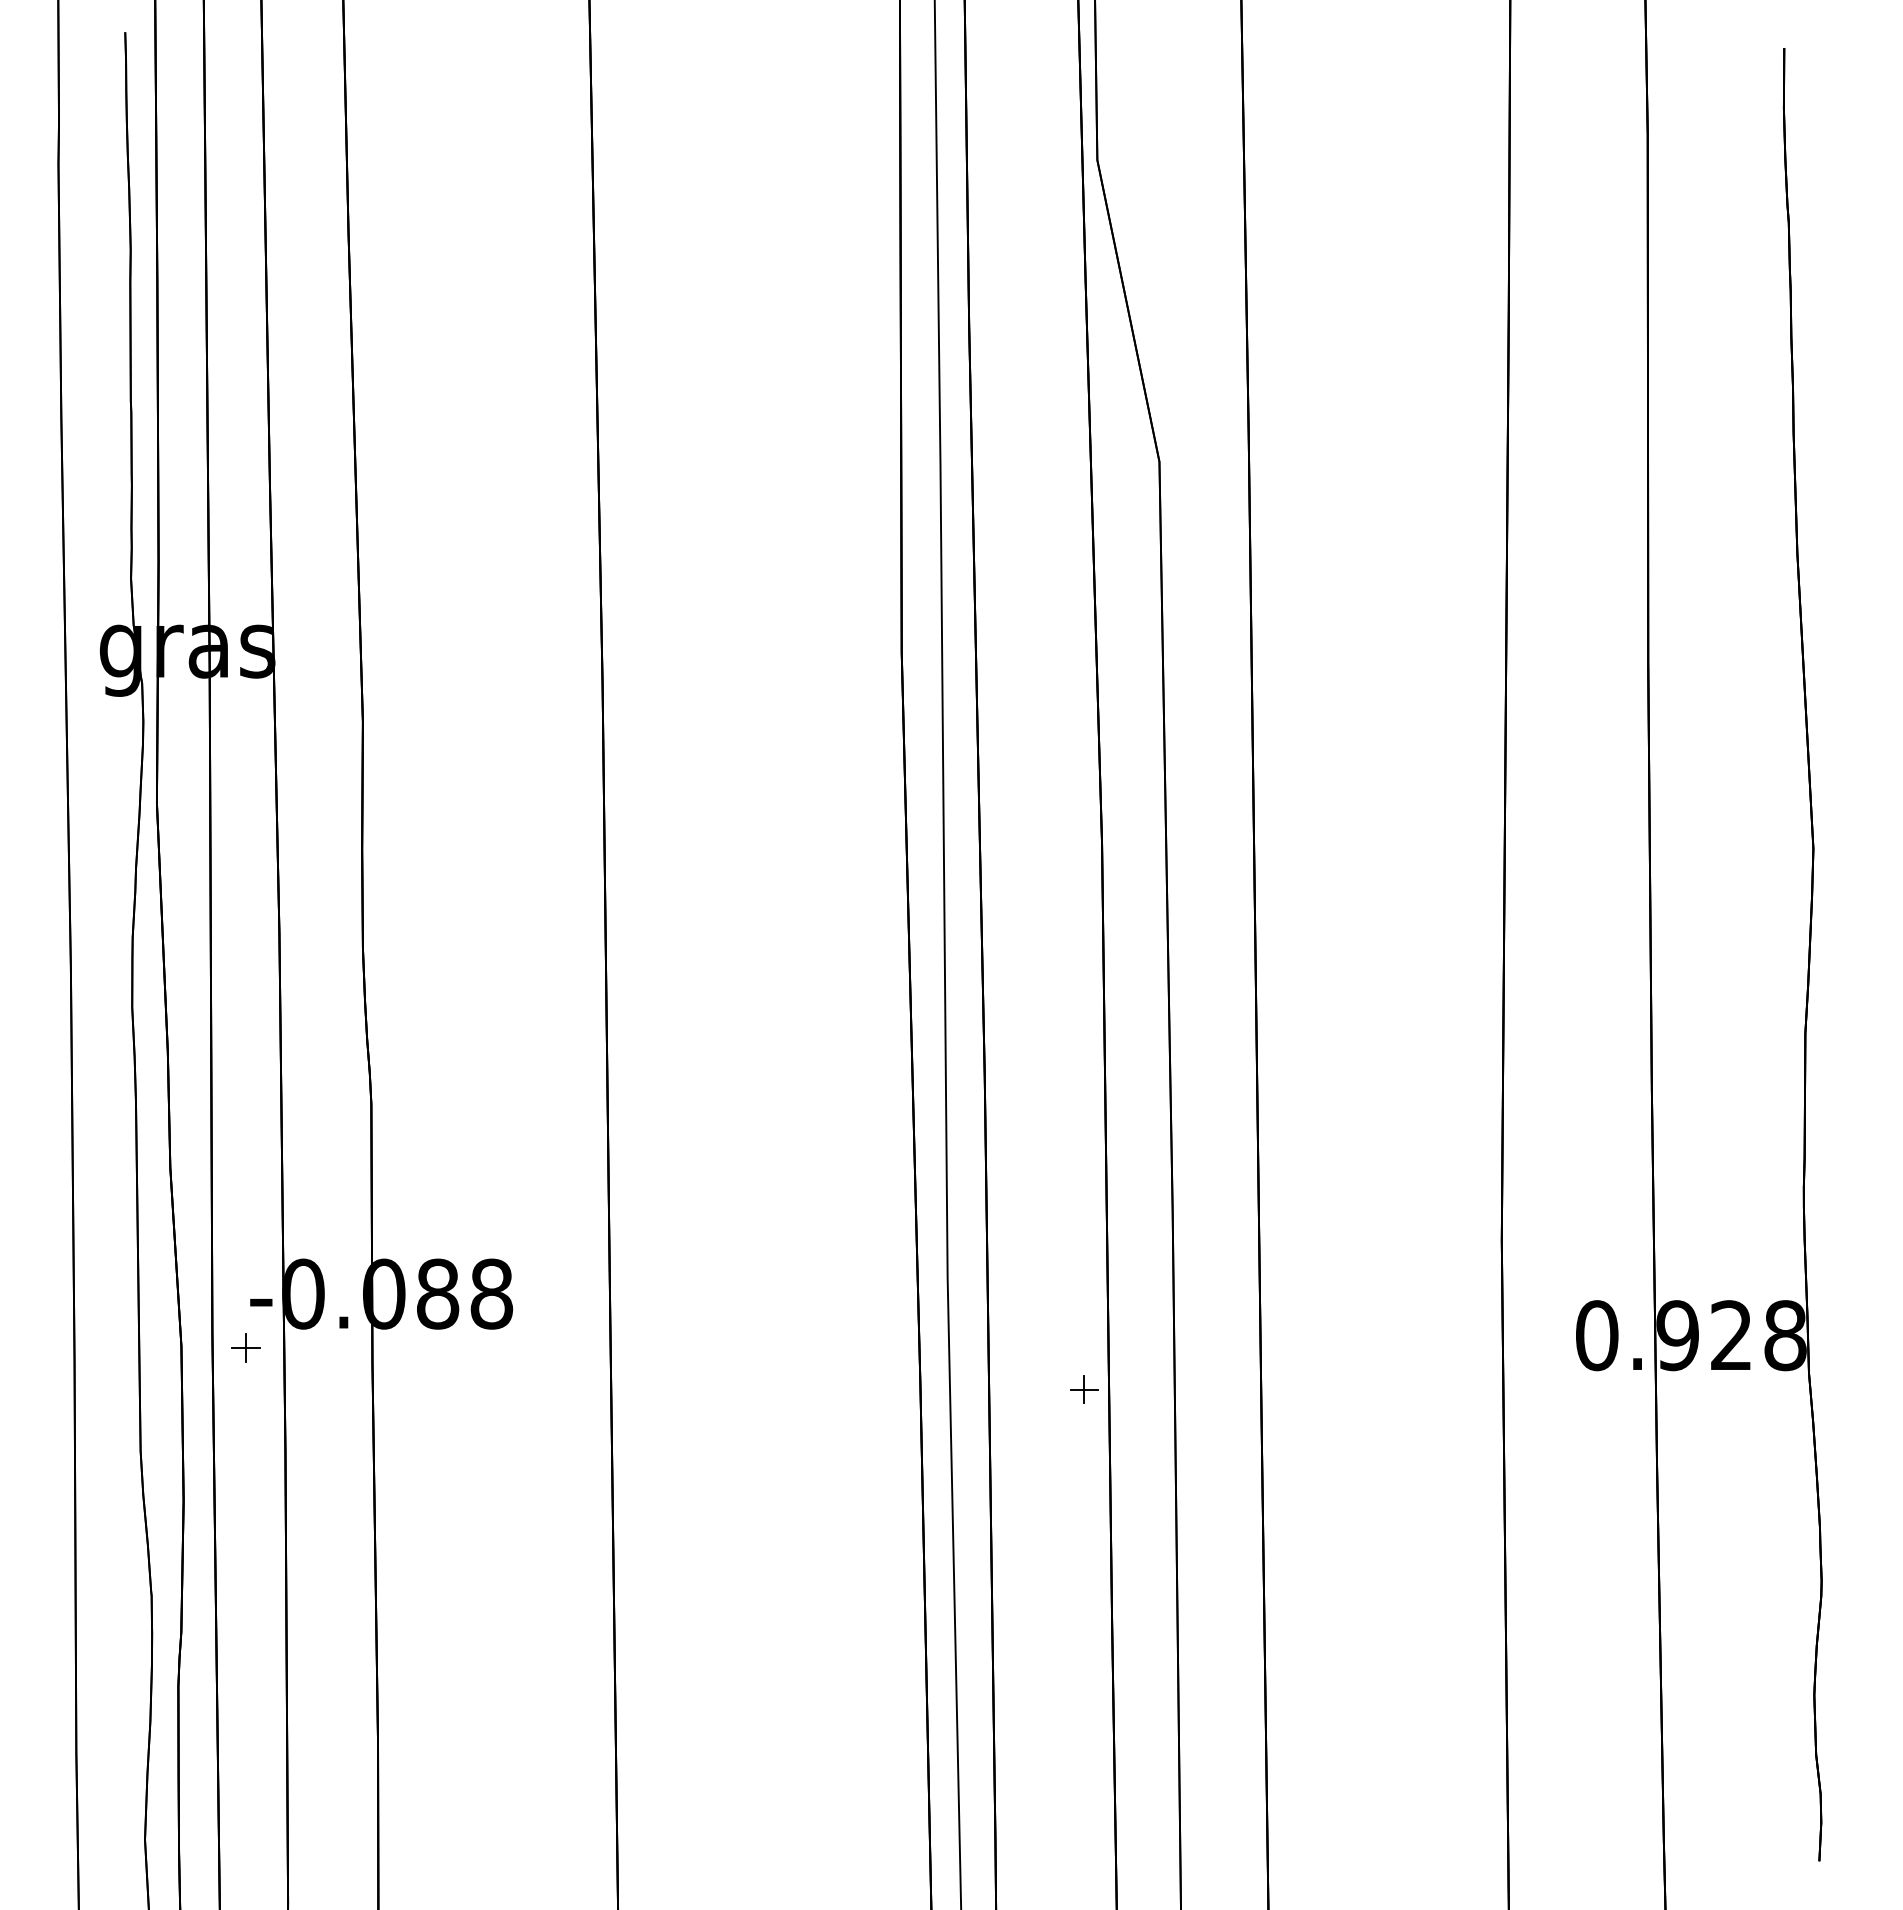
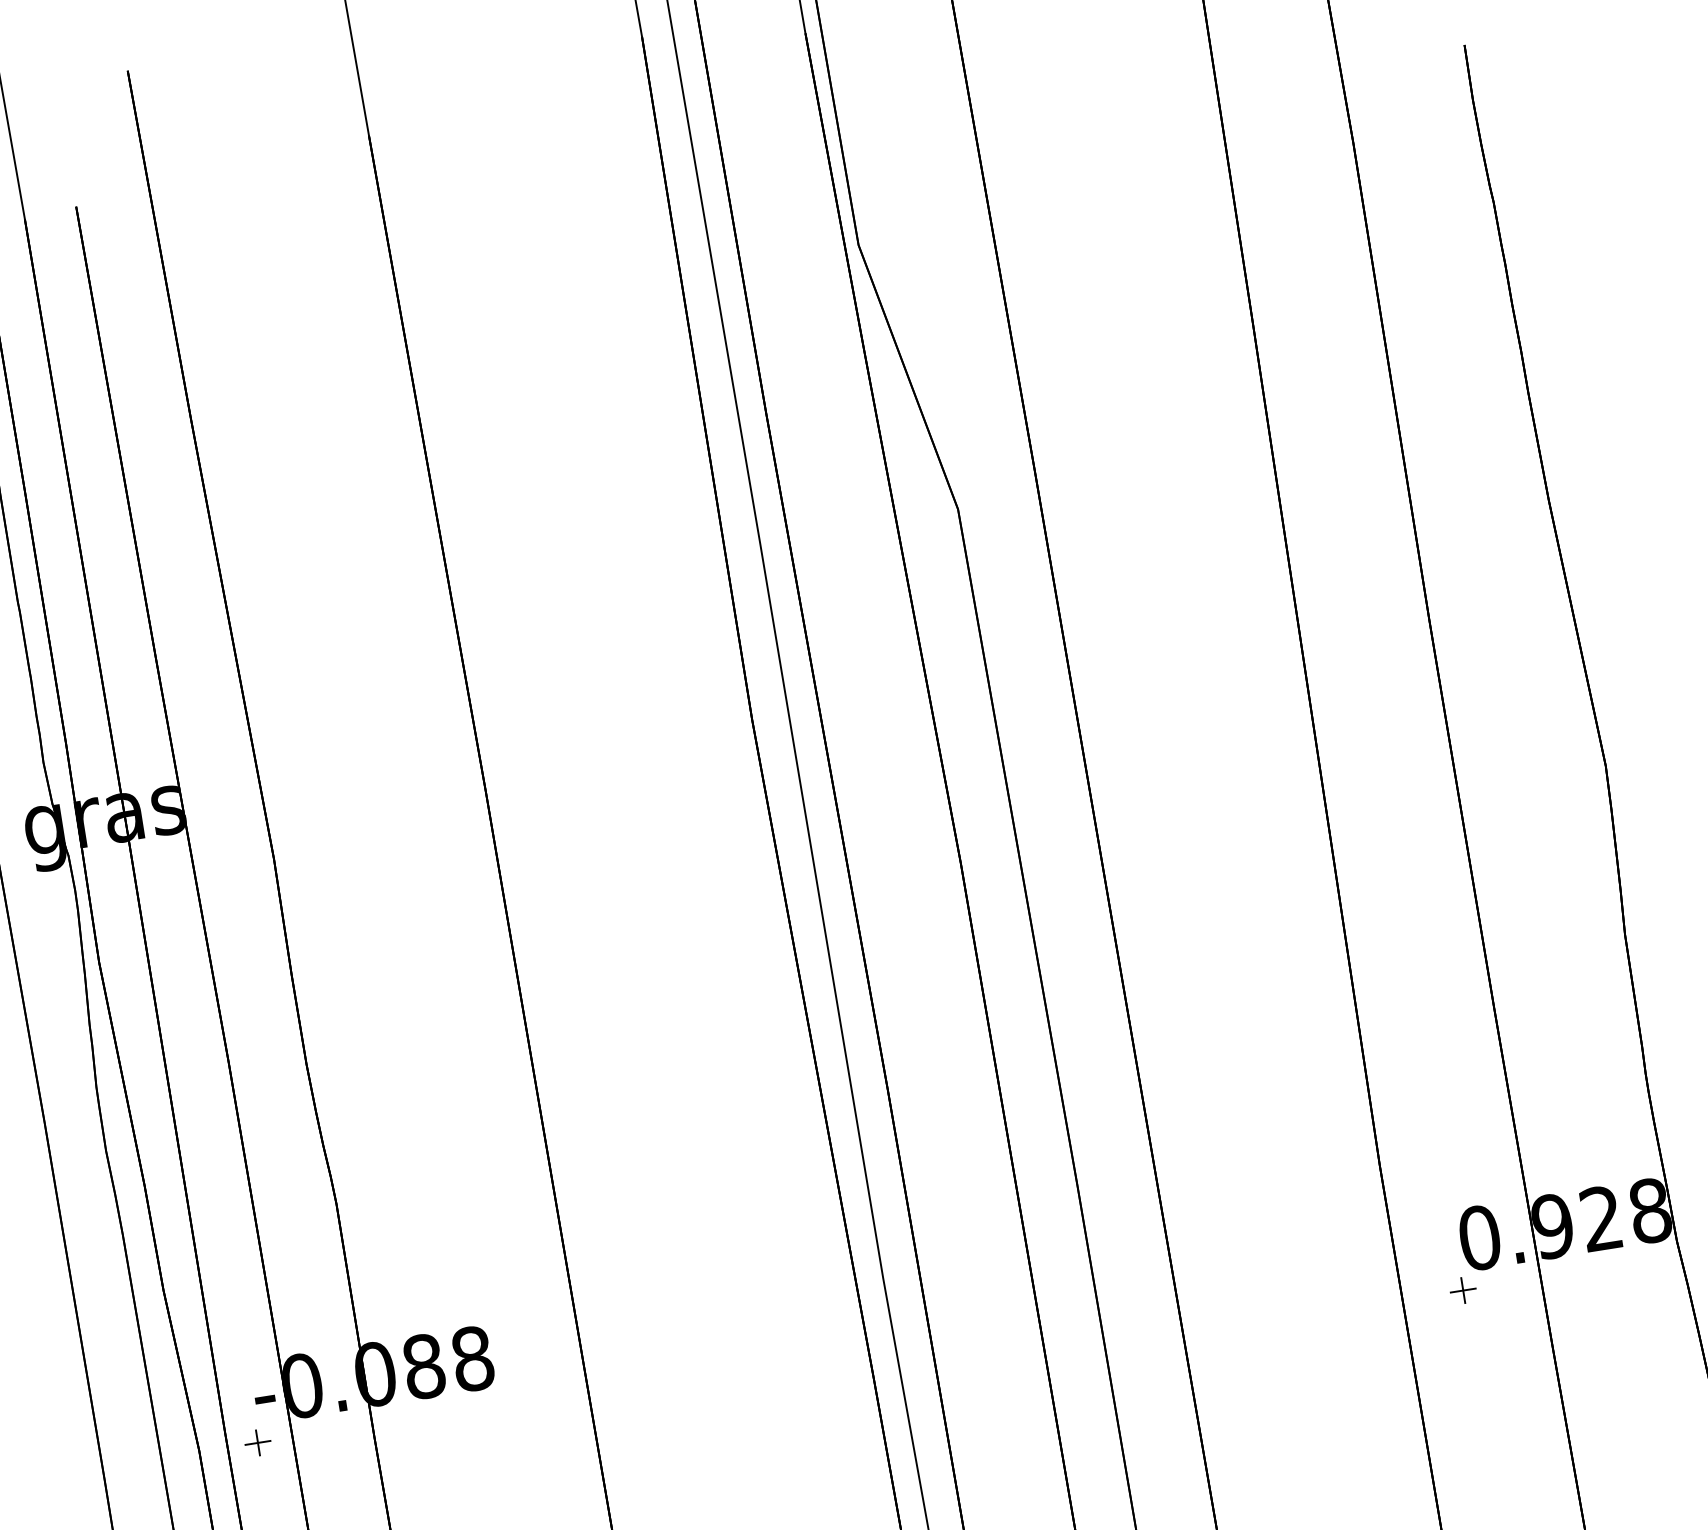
part: (1084, 1389) -> (1463, 1290), moved

